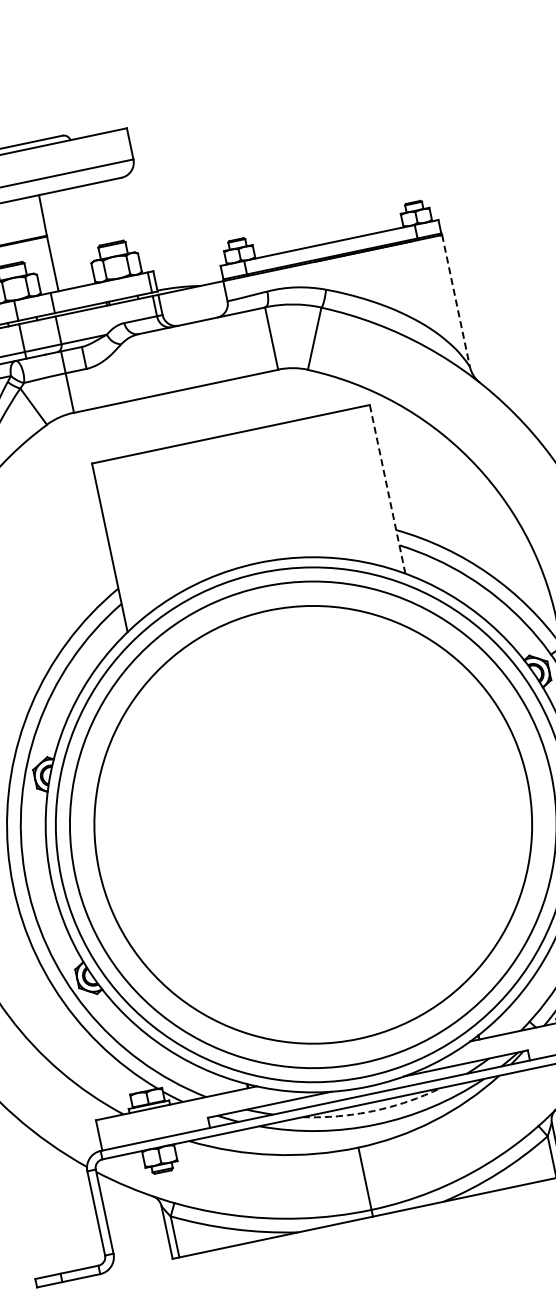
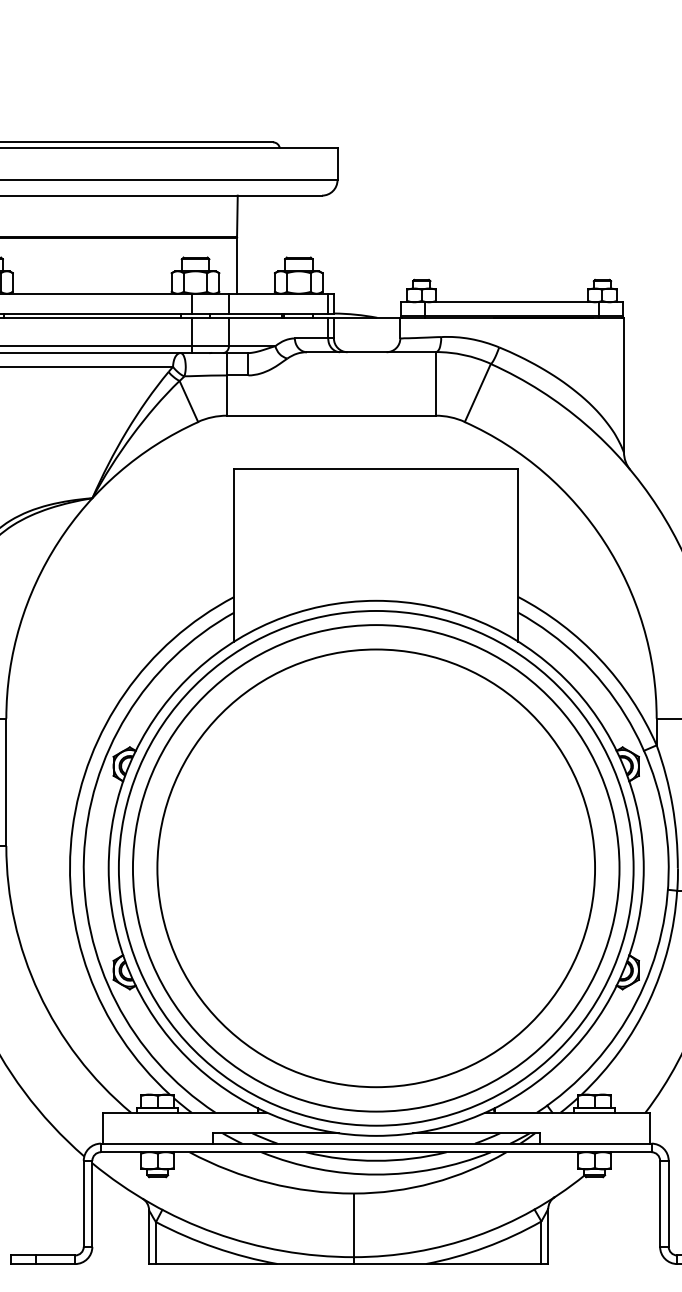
line: (455, 301) -> (623, 385), dashed -> solid
line: (387, 488) -> (518, 554), dashed -> solid
arc: (373, 1110) -> (376, 1160), dashed -> solid

